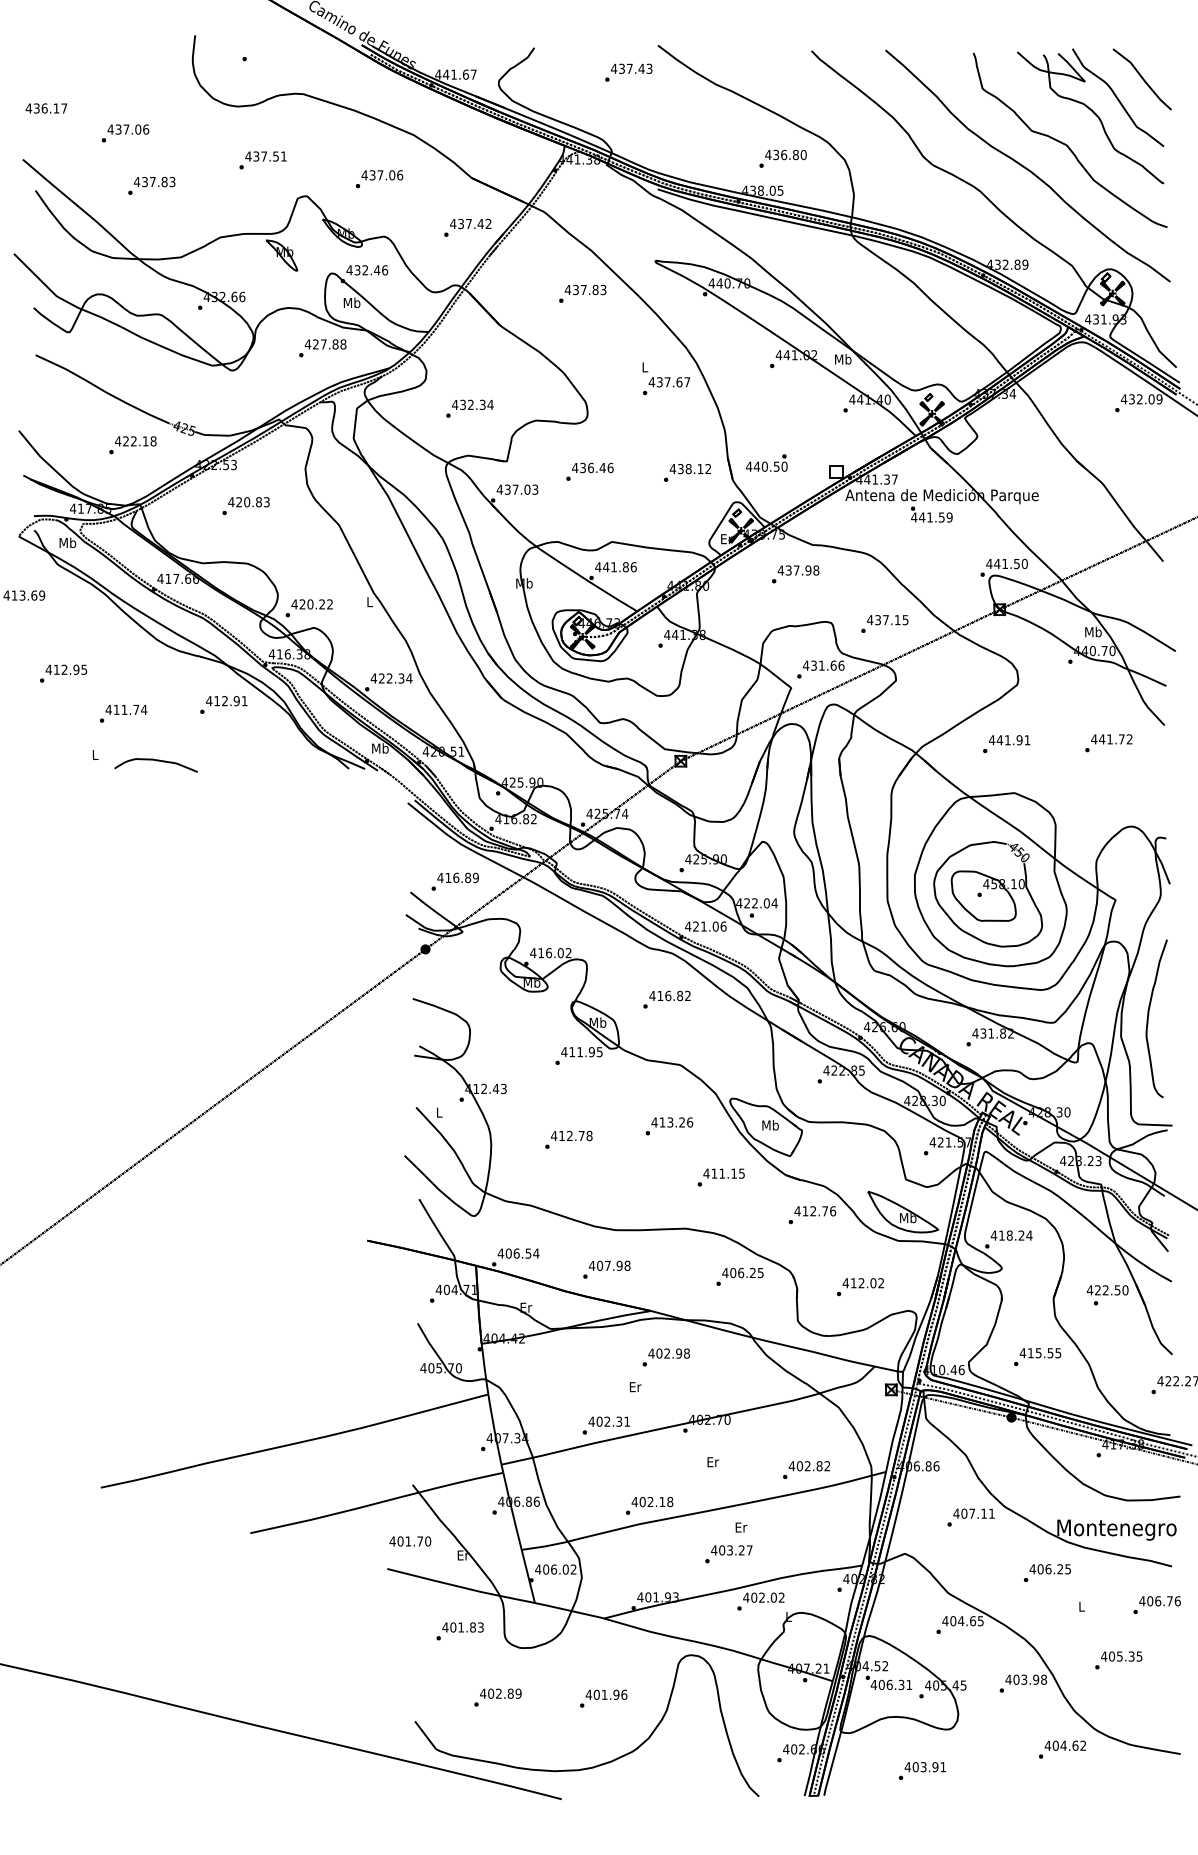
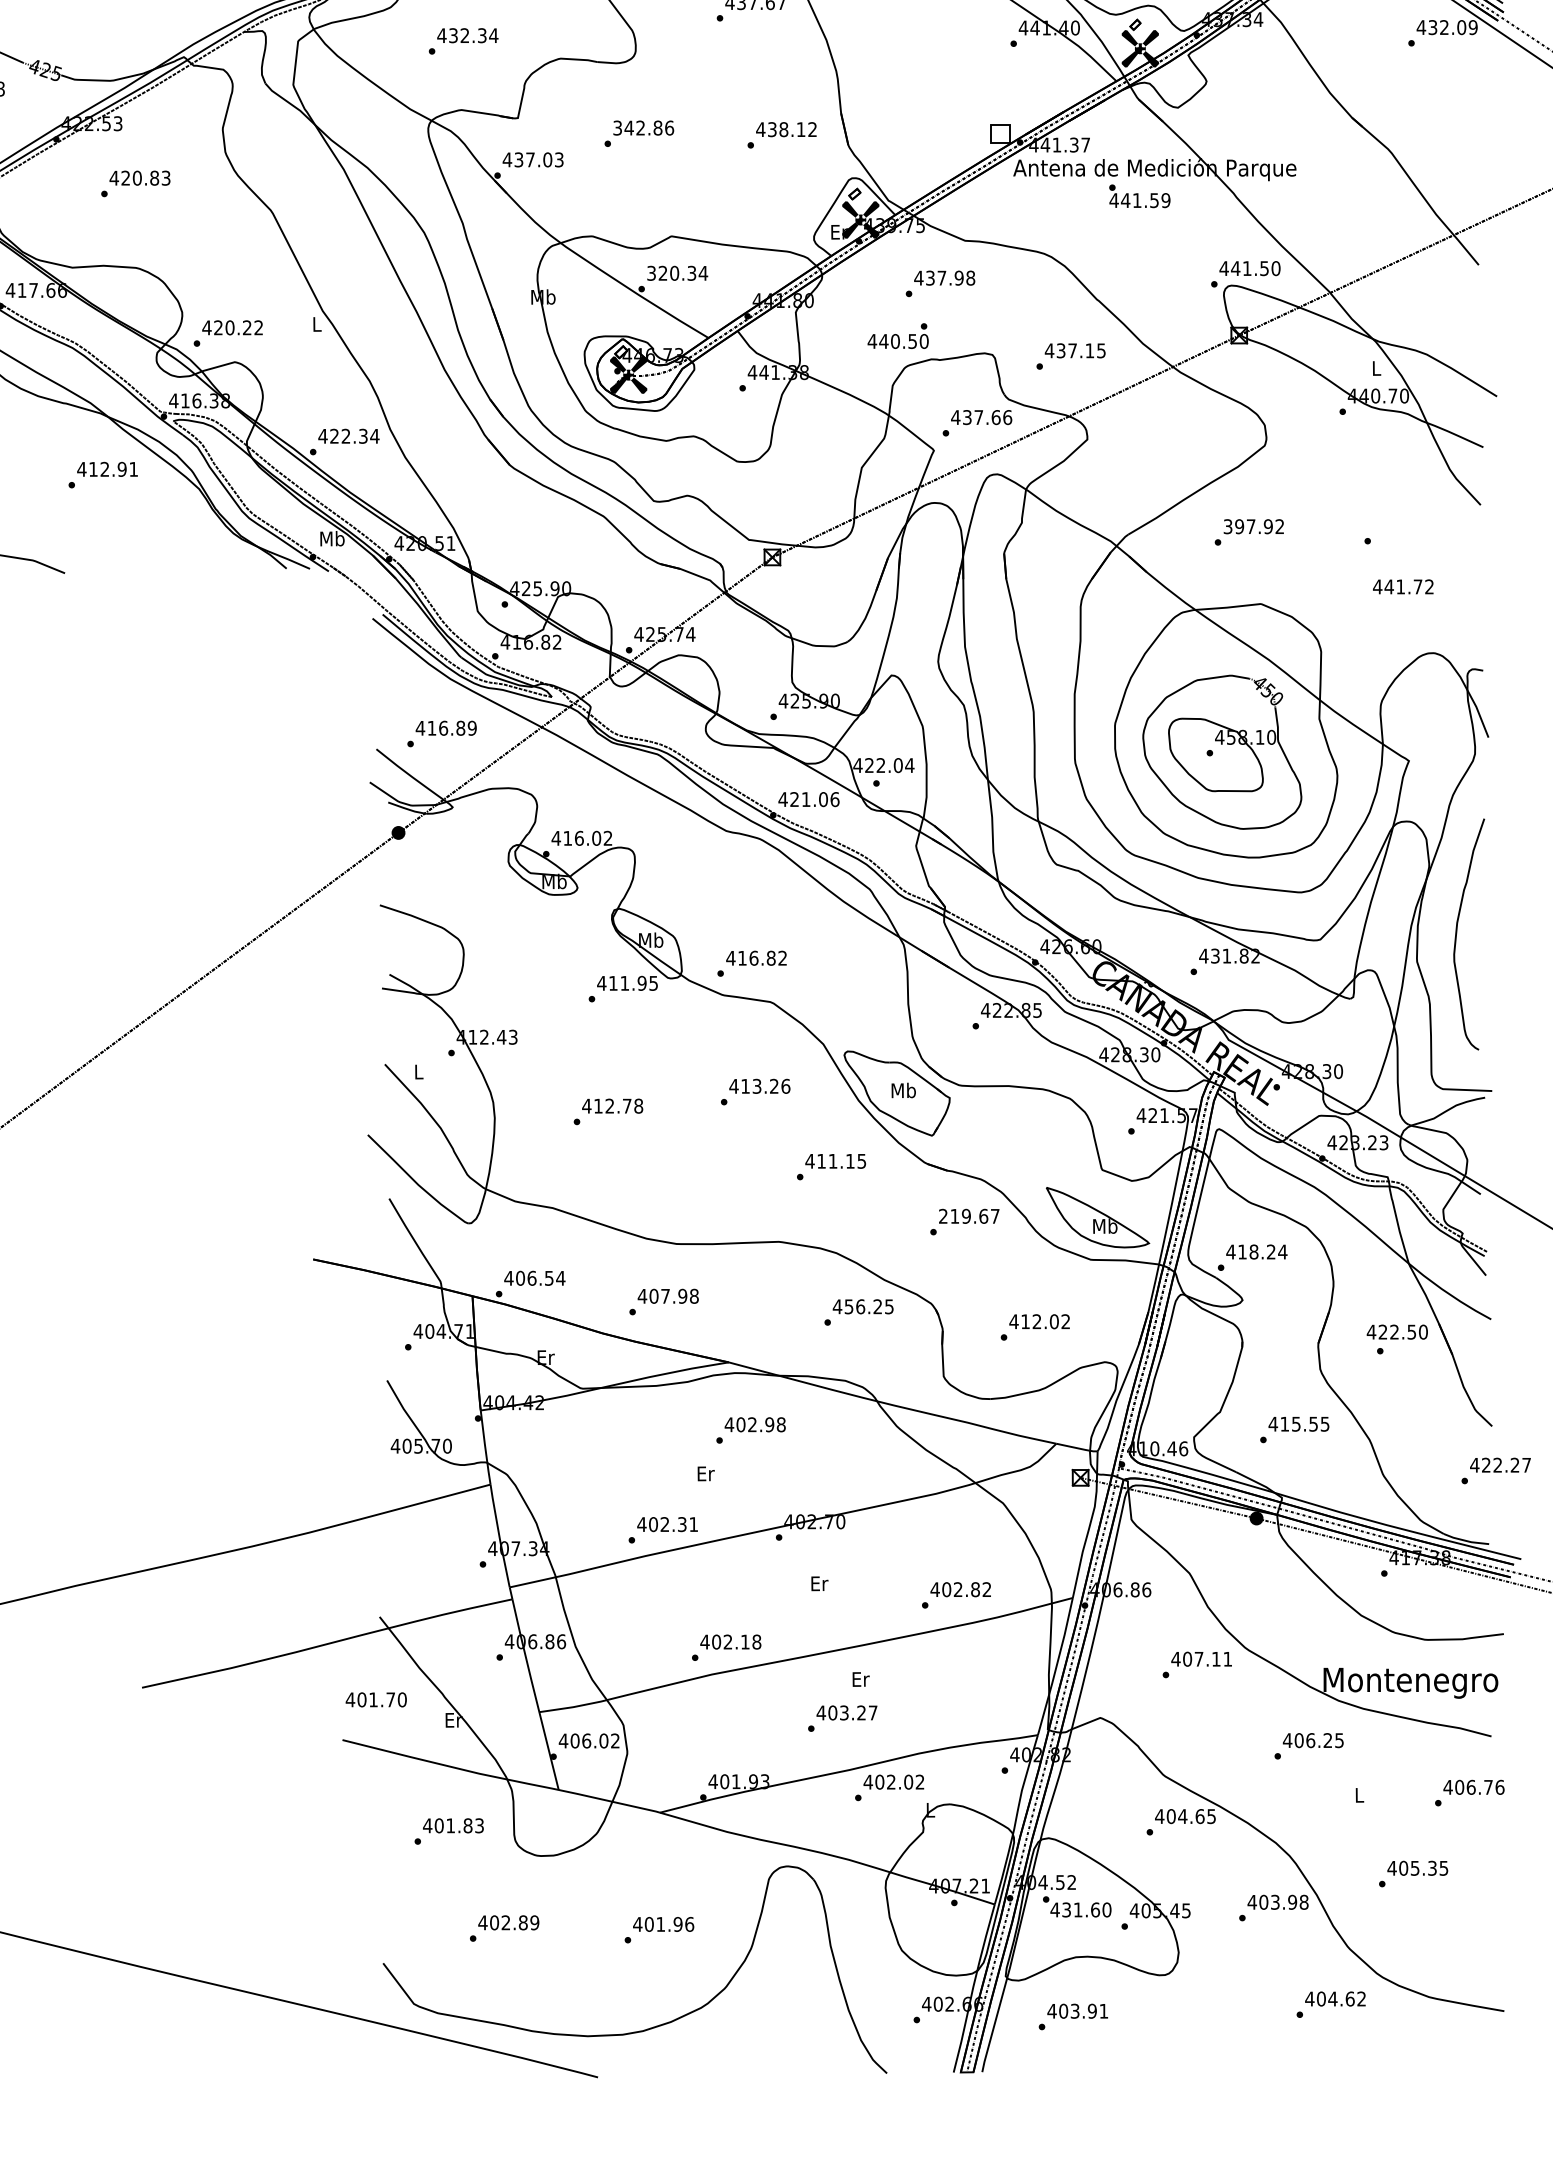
text: (766, 462) -> (897, 335), moved
text: (588, 467) -> (637, 127), 436.46 -> 342.86
text: (615, 567) -> (676, 273), 441.86 -> 320.34
text: (1093, 631) -> (1376, 367), Mb -> L
text: (821, 665) -> (978, 417), 431.66 -> 437.66
text: (1111, 739) -> (1402, 587), moved
text: (1009, 740) -> (1253, 527), 441.91 -> 397.92
text: (666, 999) -> (751, 963), moved
text: (815, 1211) -> (969, 1216), 412.76 -> 219.67
text: (733, 1272) -> (849, 1306), 406.25 -> 456.25
text: (895, 1684) -> (1086, 1909), 406.31 -> 431.60
text: (922, 1770) -> (1073, 2016), moved

